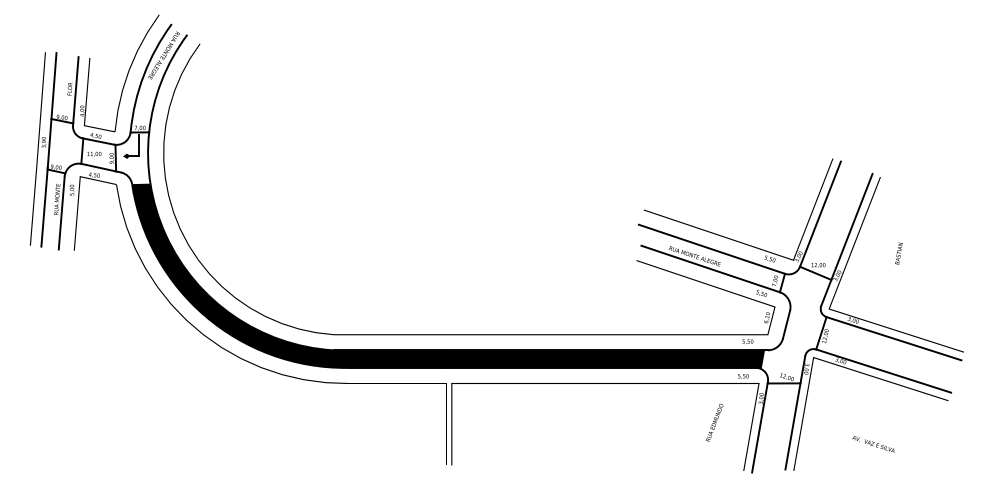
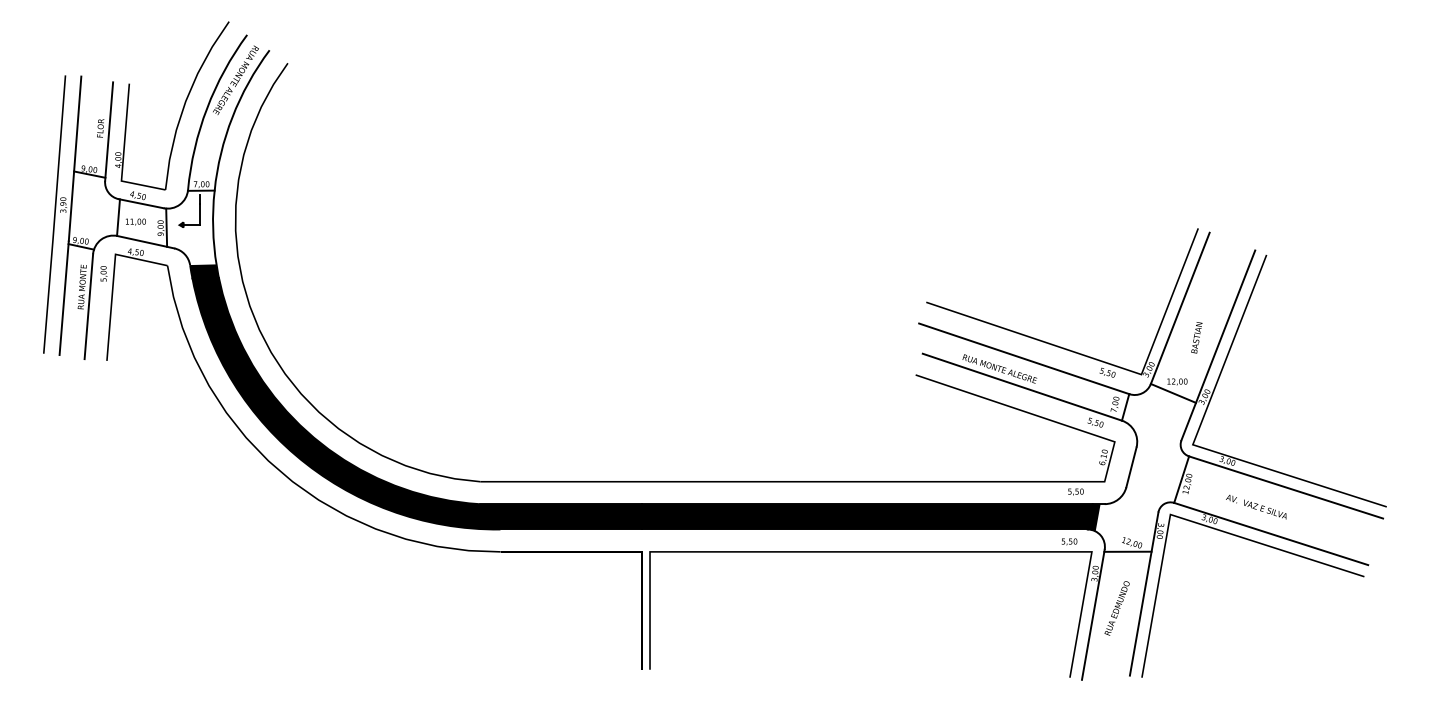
text: (898, 253) -> (1196, 337), moved
text: (714, 422) -> (1117, 607), moved
text: (873, 444) -> (1256, 507), moved

